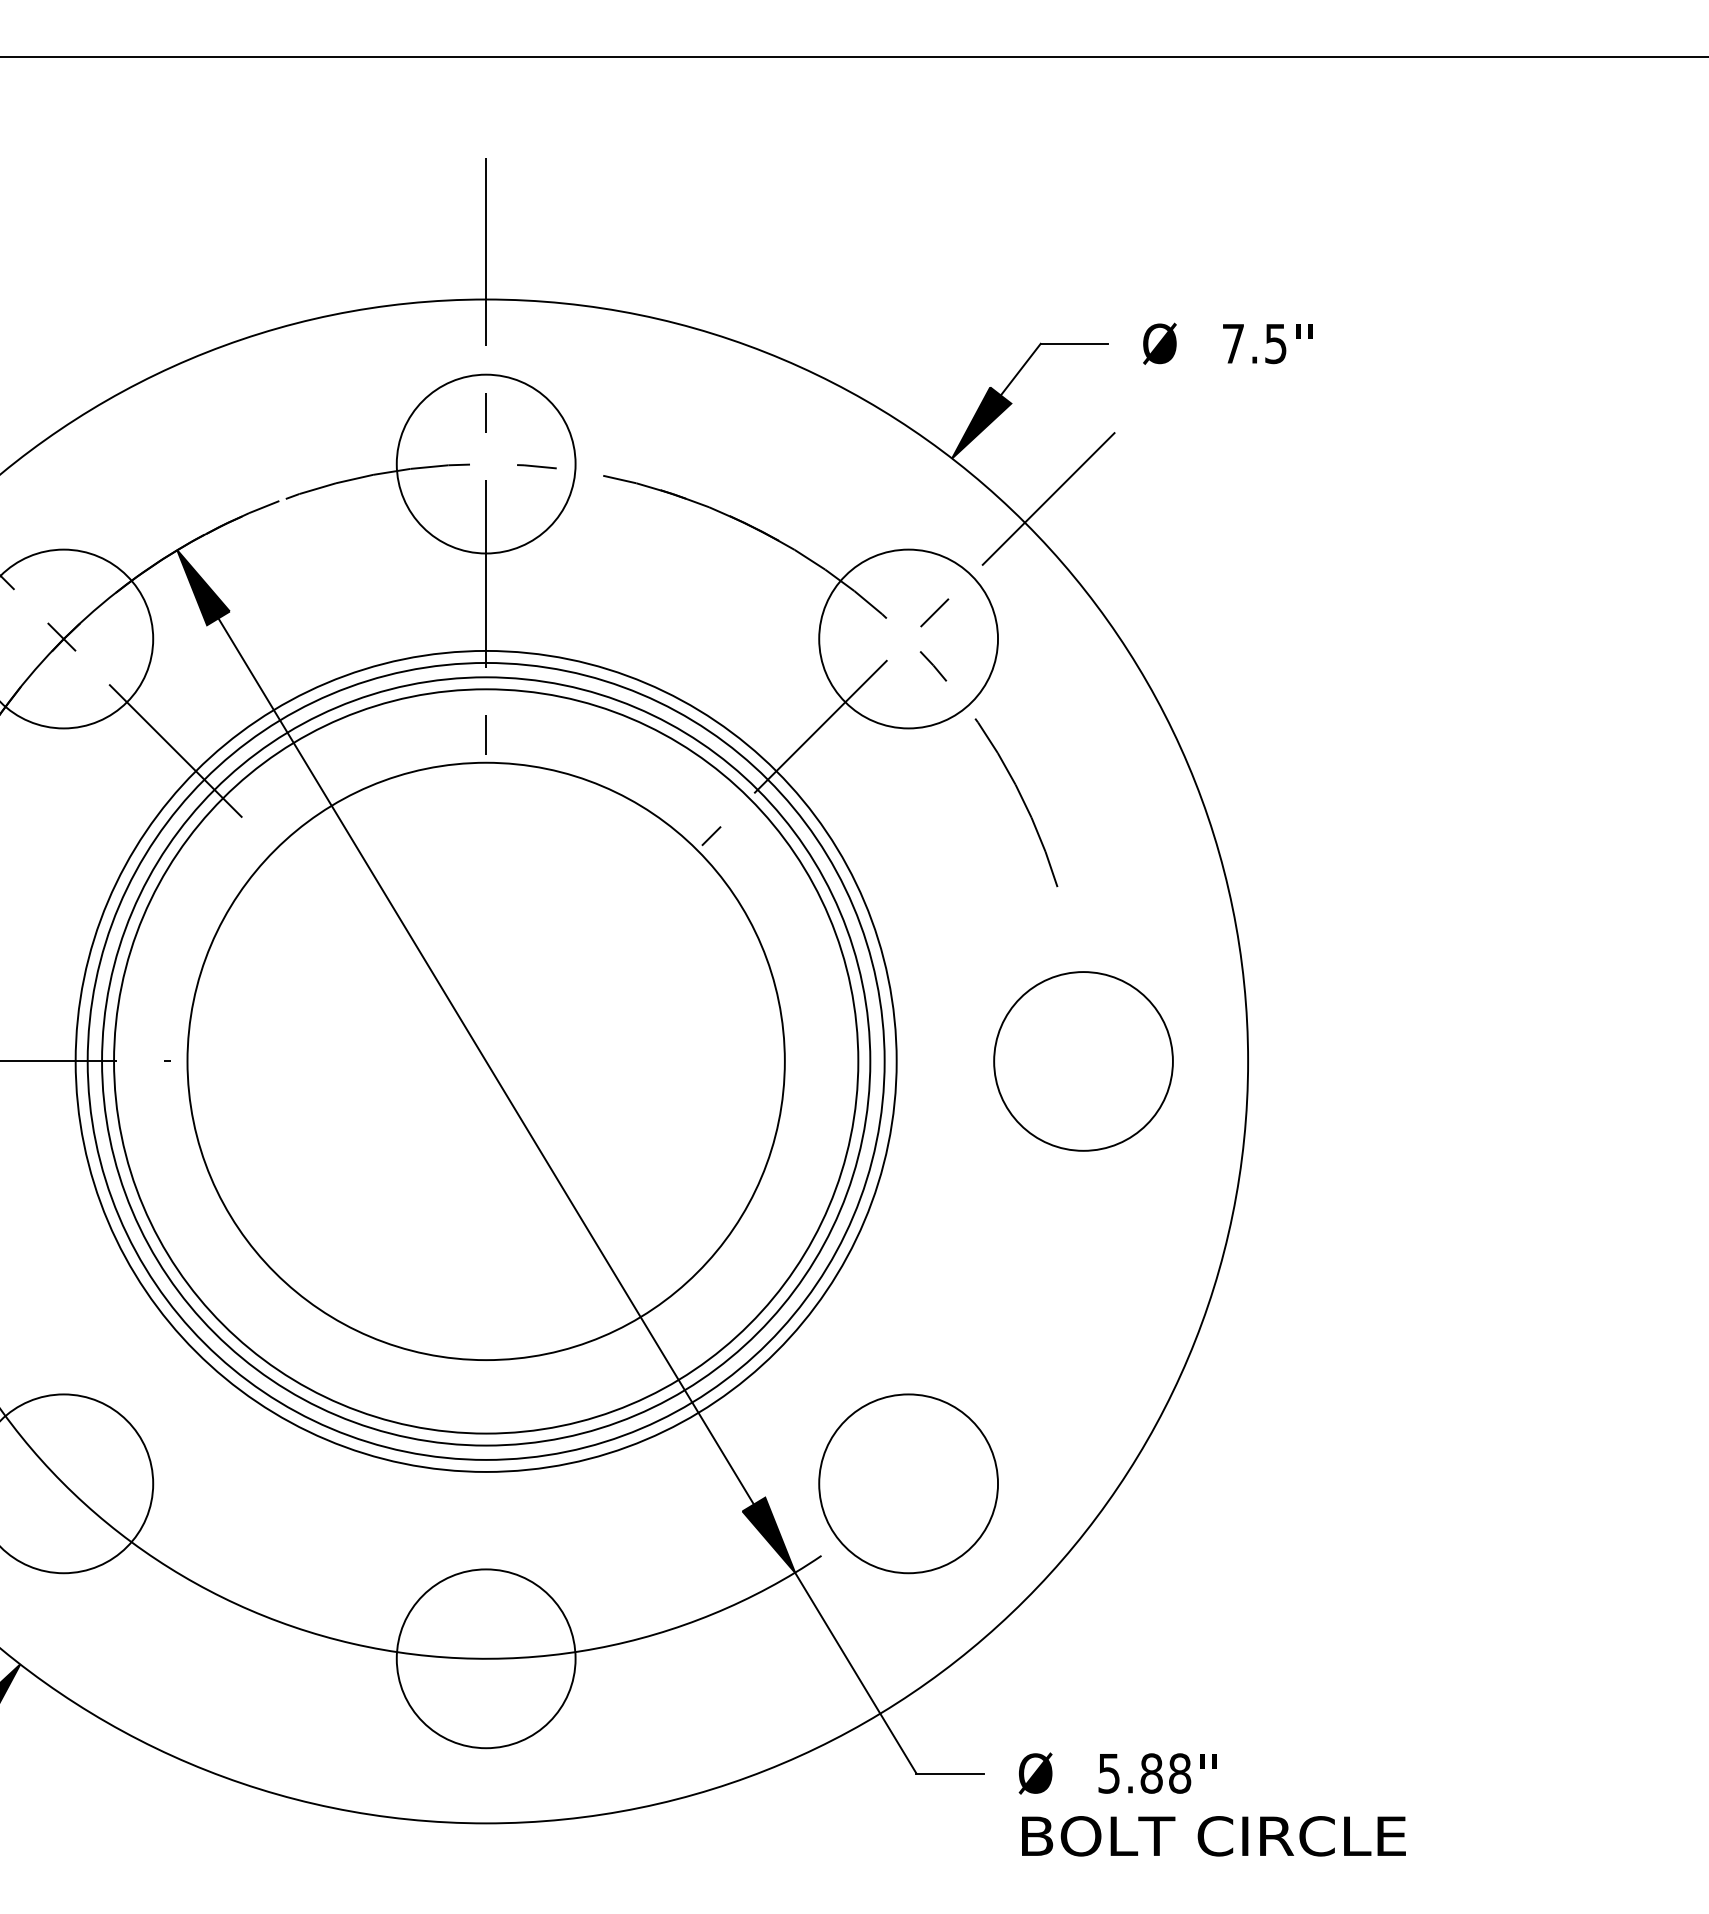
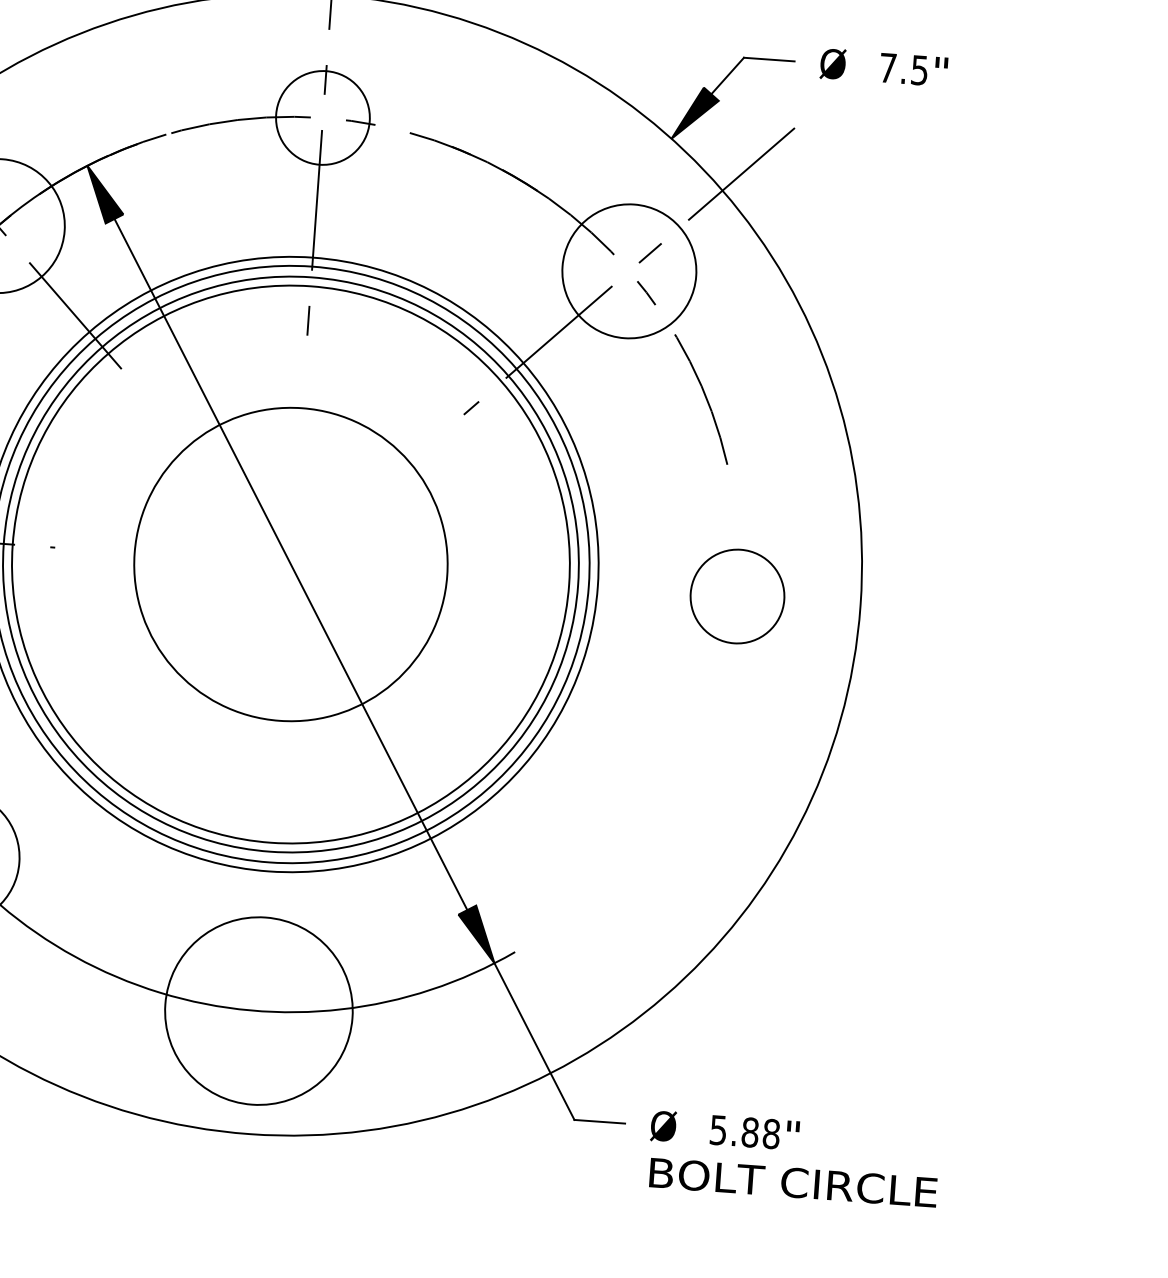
circle: (485, 463) -> (322, 117), size x0.7
circle: (485, 1061) -> (290, 564), size x0.7
circle: (1083, 1061) -> (737, 596), size x0.7
circle: (908, 1483) -> (584, 902), removed
circle: (485, 1658) -> (258, 1010), size x1.4

